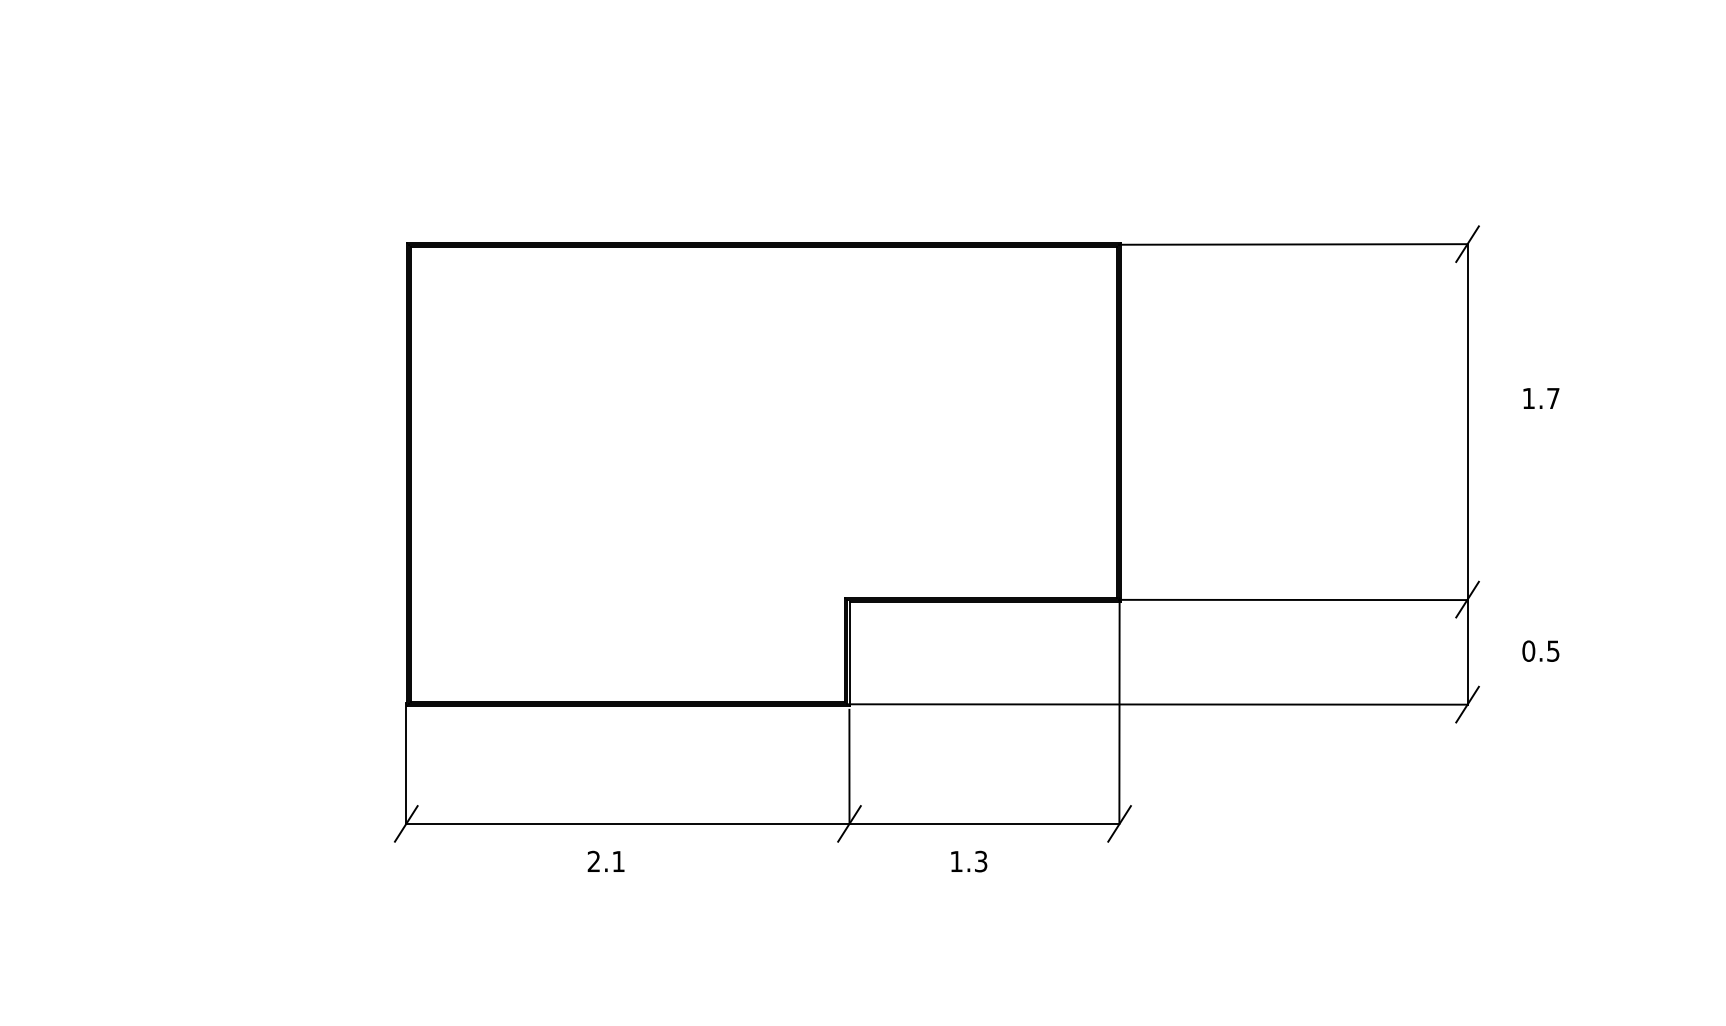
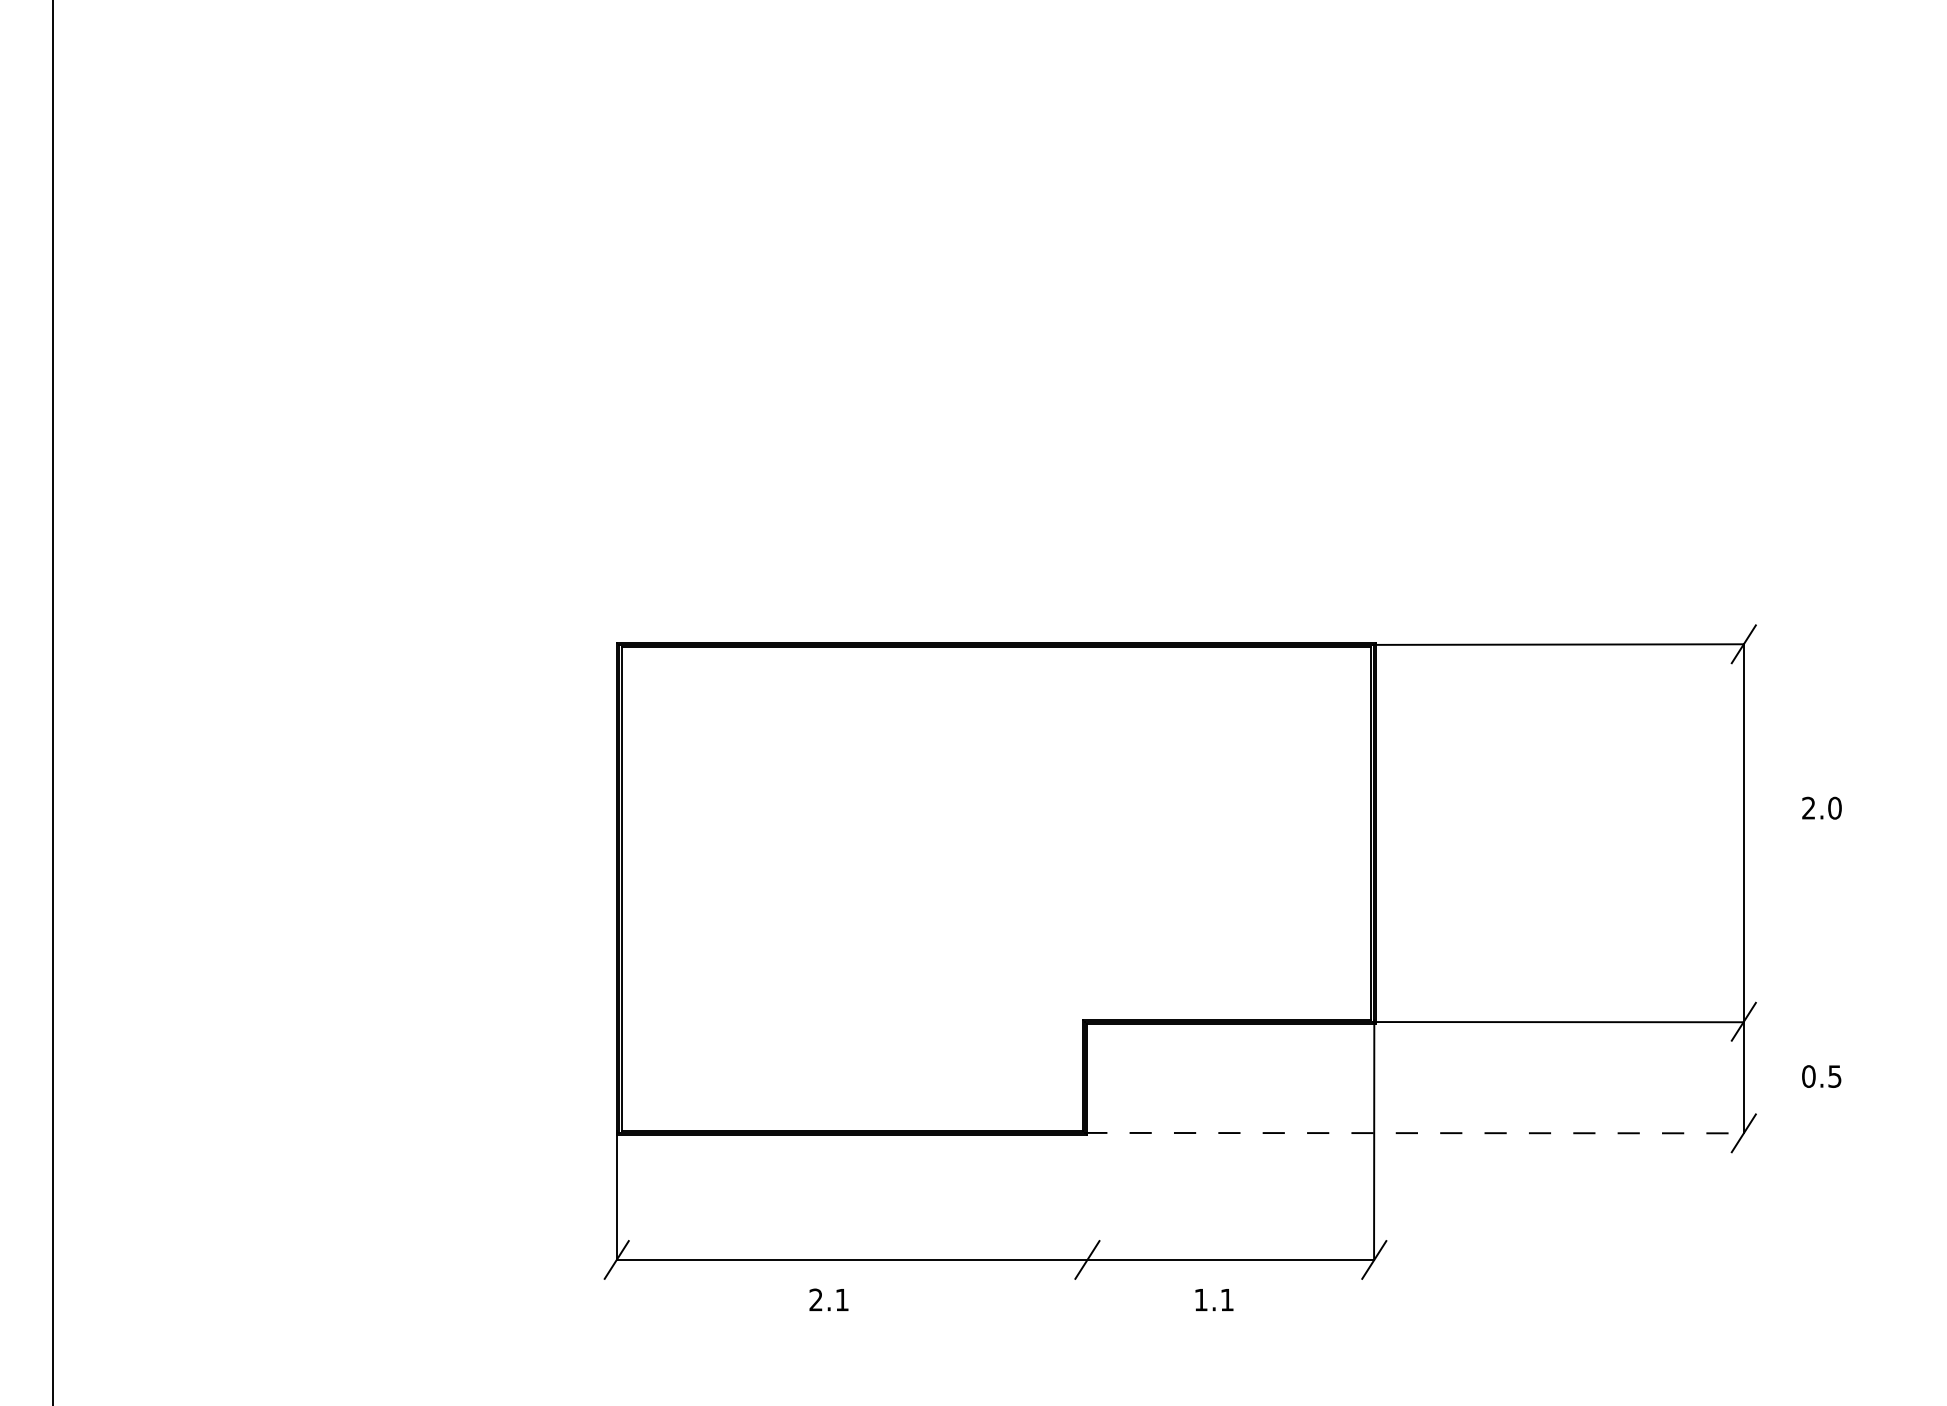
text: (1540, 397) -> (1821, 807), 1.7 -> 2.0
line: (1158, 704) -> (1415, 1133), solid -> dashed
line: (849, 766) -> (1087, 1198), removed
text: (980, 861) -> (1226, 1299), 1.3 -> 1.1

